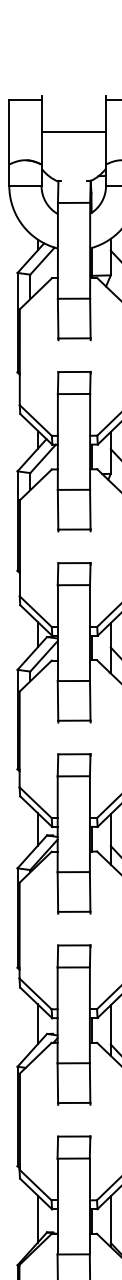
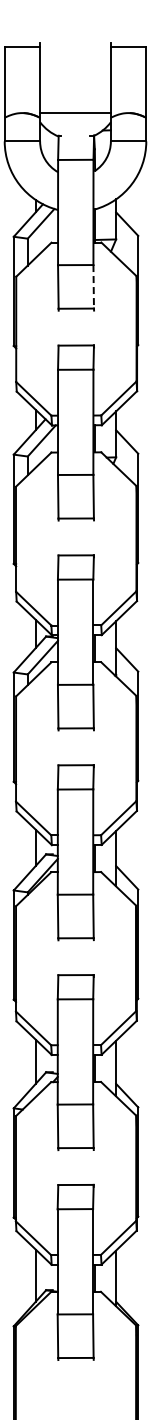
line: (73, 132) -> (75, 113), moved
line: (90, 318) -> (93, 286), solid -> dashed

